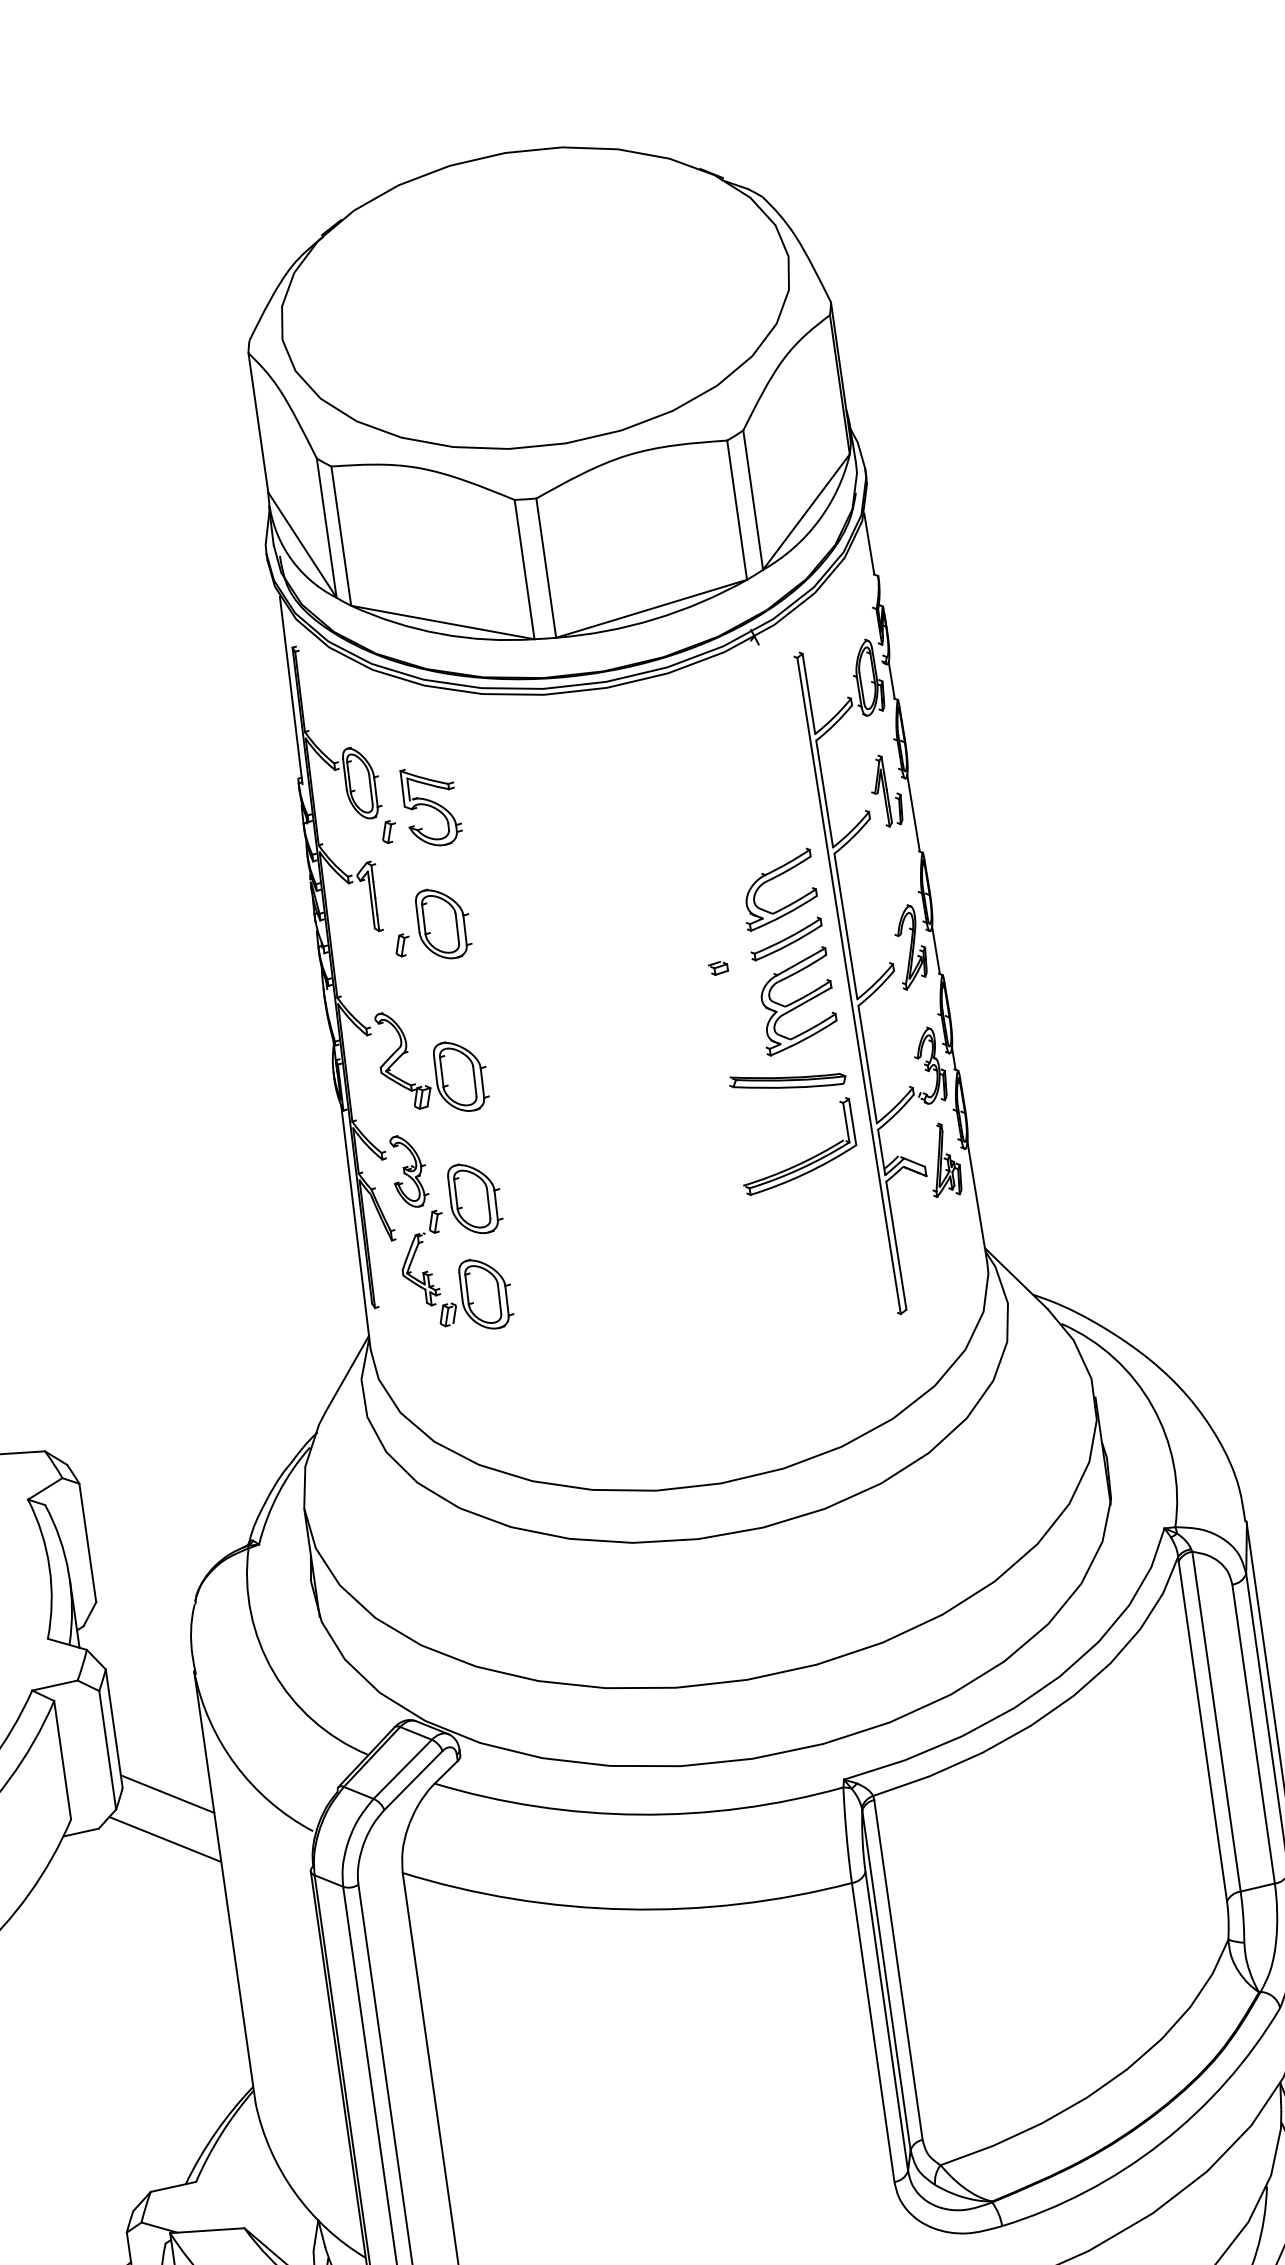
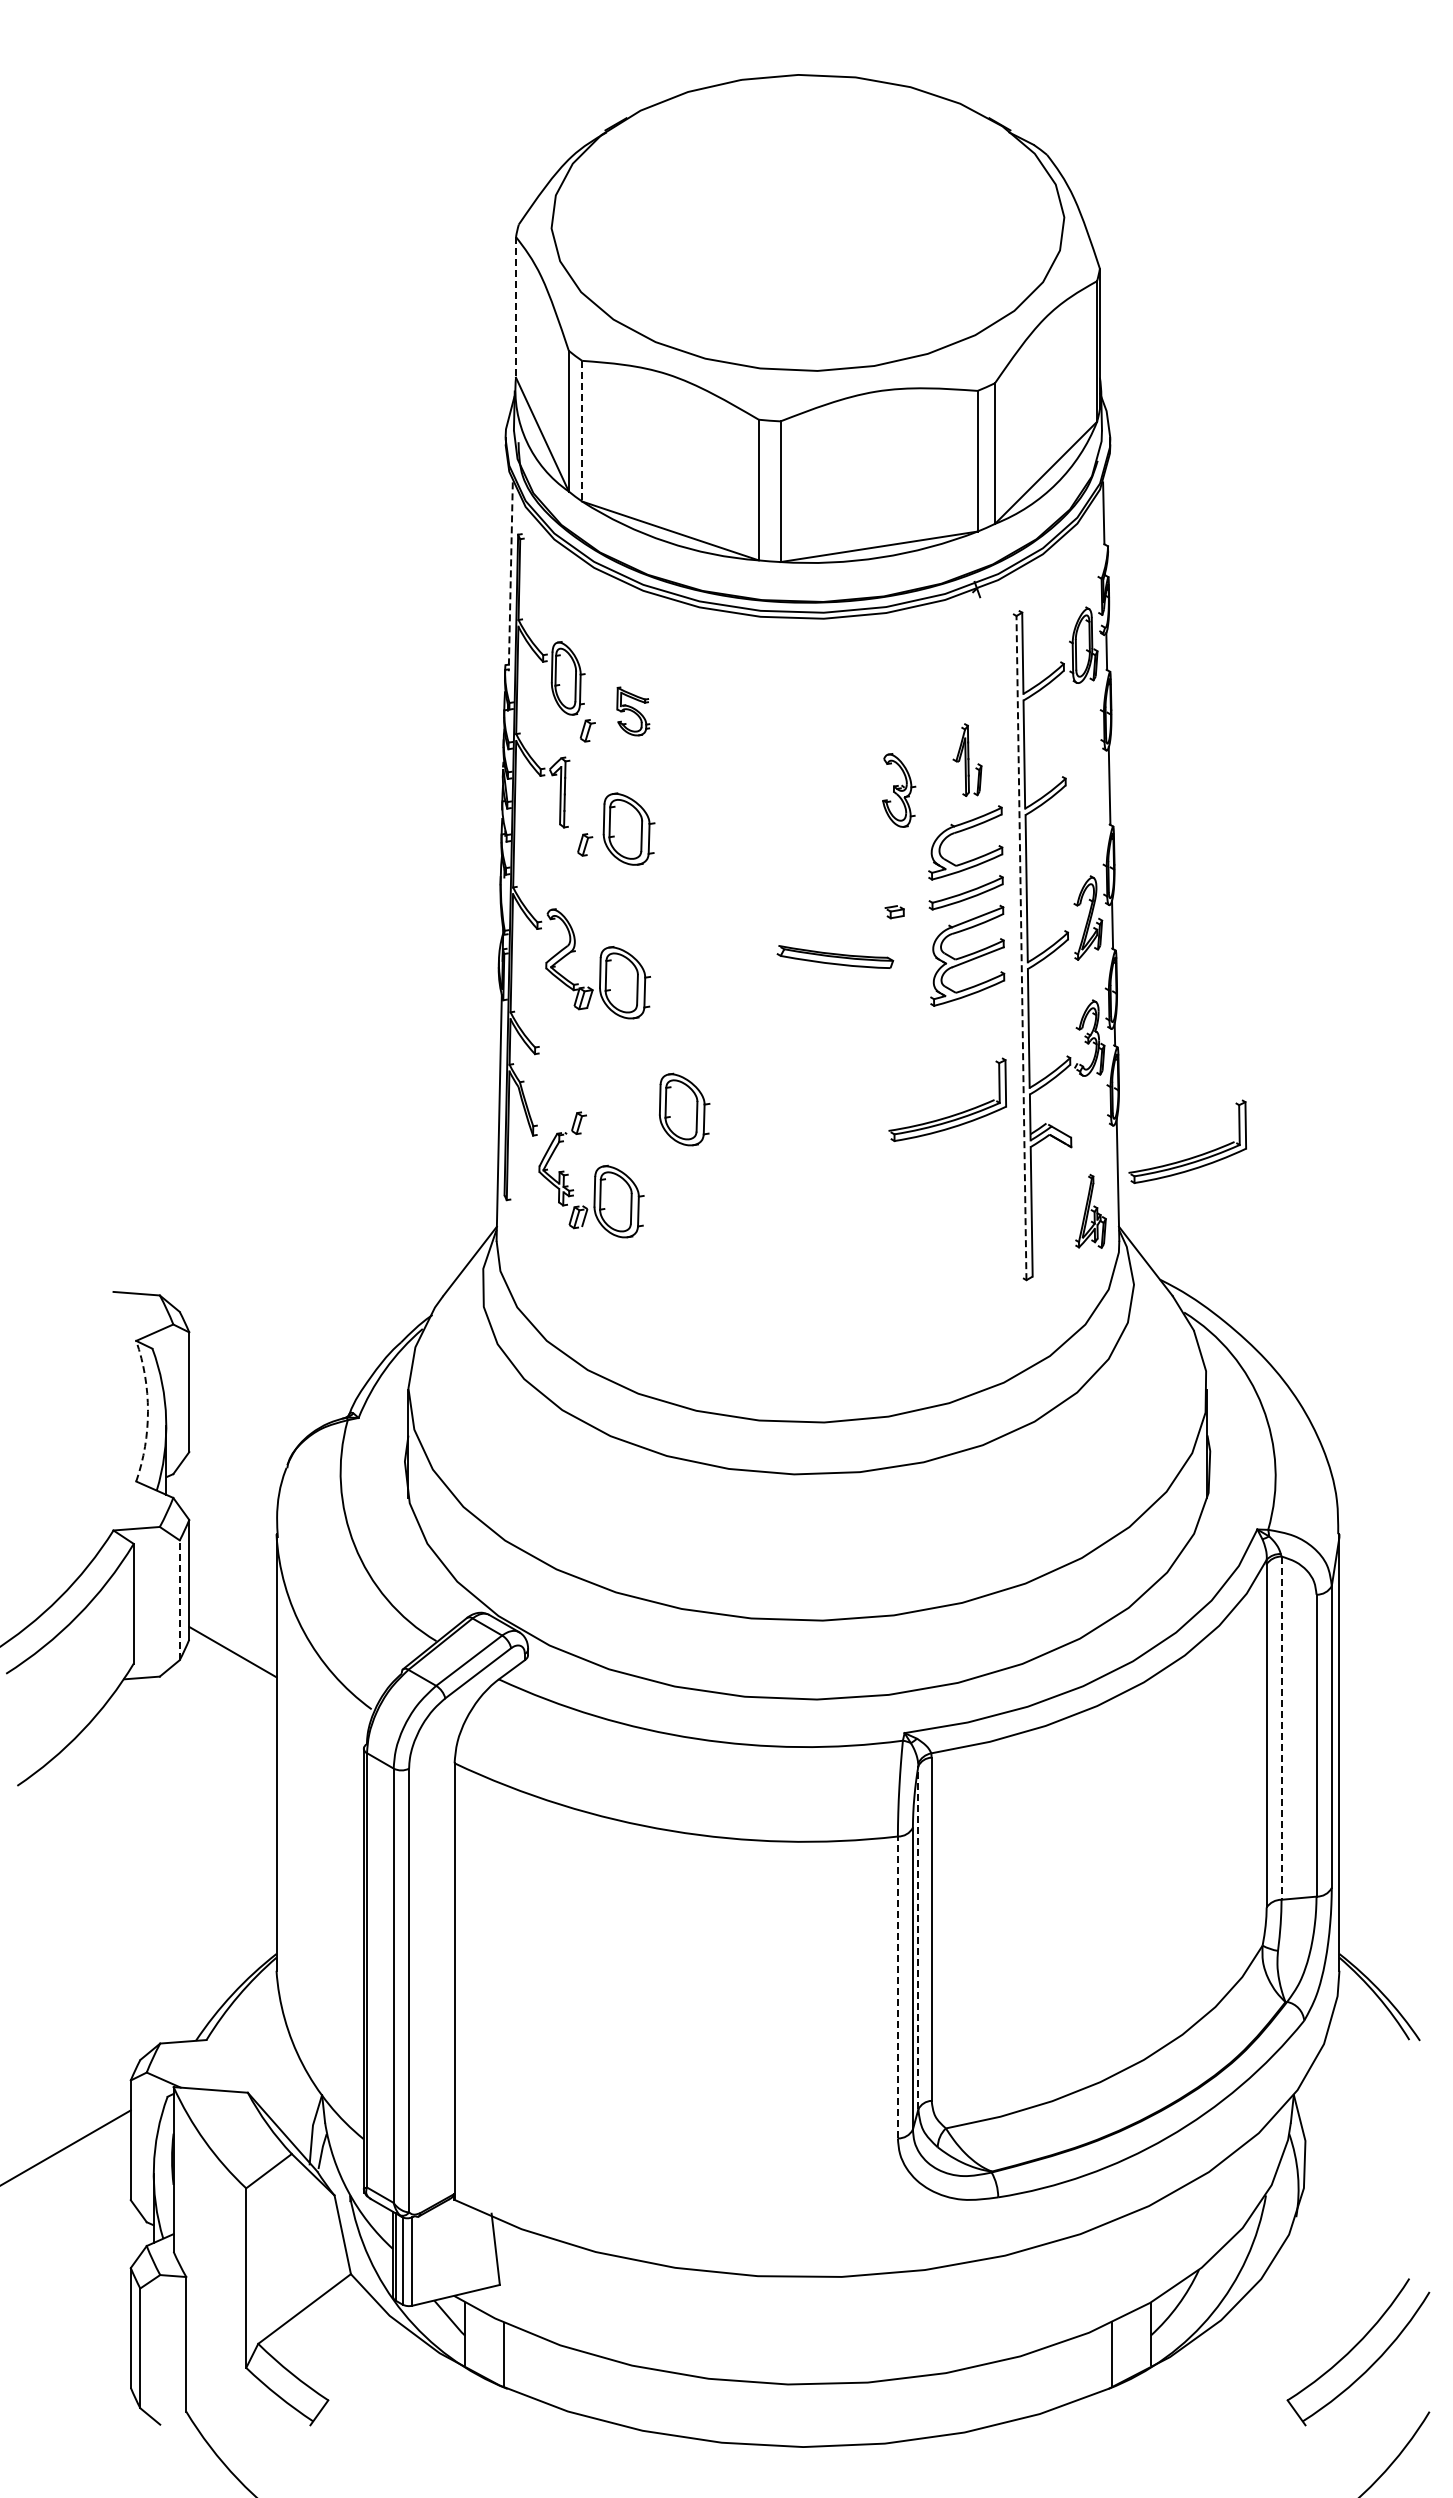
line: (258, 422) -> (516, 307), solid -> dashed
line: (341, 536) -> (582, 431), solid -> dashed
line: (291, 691) -> (510, 577), solid -> dashed
part: (885, 790) -> (967, 759), moved
part: (430, 806) -> (632, 711), size x0.6
line: (849, 985) -> (1021, 947), solid -> dashed
part: (787, 1080) -> (835, 956), moved
part: (943, 1159) -> (1090, 1211), moved
part: (1048, 1168) -> (1193, 1156), added
part: (409, 1171) -> (899, 790), moved
part: (475, 1198) -> (684, 1109), moved
arc: (49, 1567) -> (147, 1411), solid -> dashed
line: (1216, 1722) -> (1281, 1728), solid -> dashed
line: (107, 1750) -> (179, 1600), solid -> dashed
line: (165, 1839) -> (224, 1696), removed
line: (886, 1980) -> (918, 1937), solid -> dashed
line: (872, 2032) -> (897, 1987), solid -> dashed

